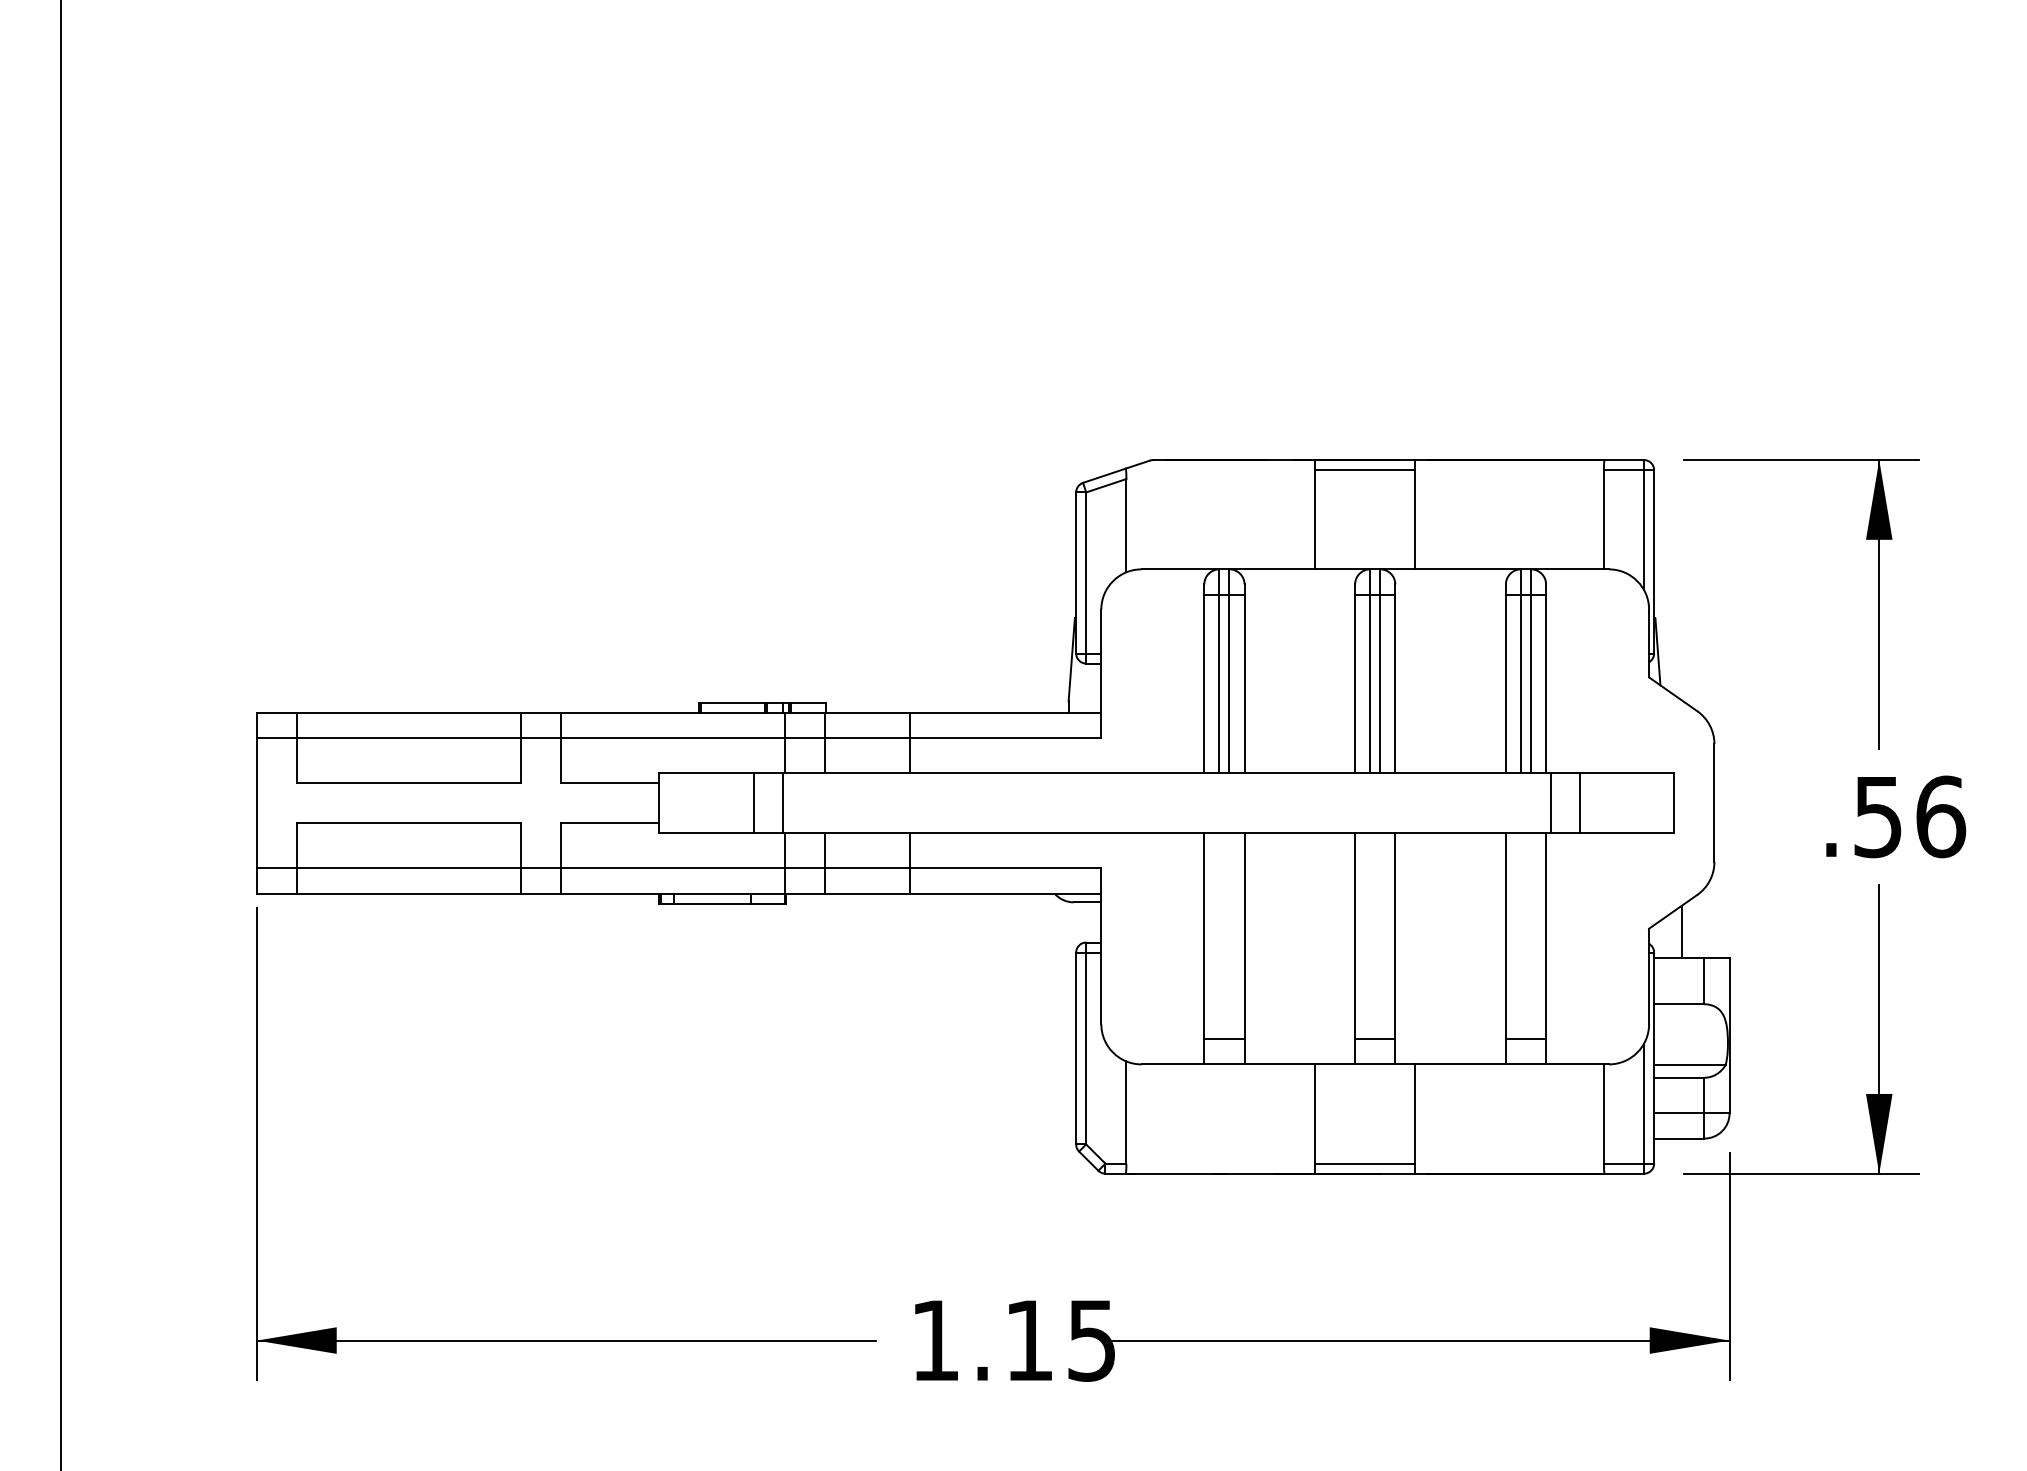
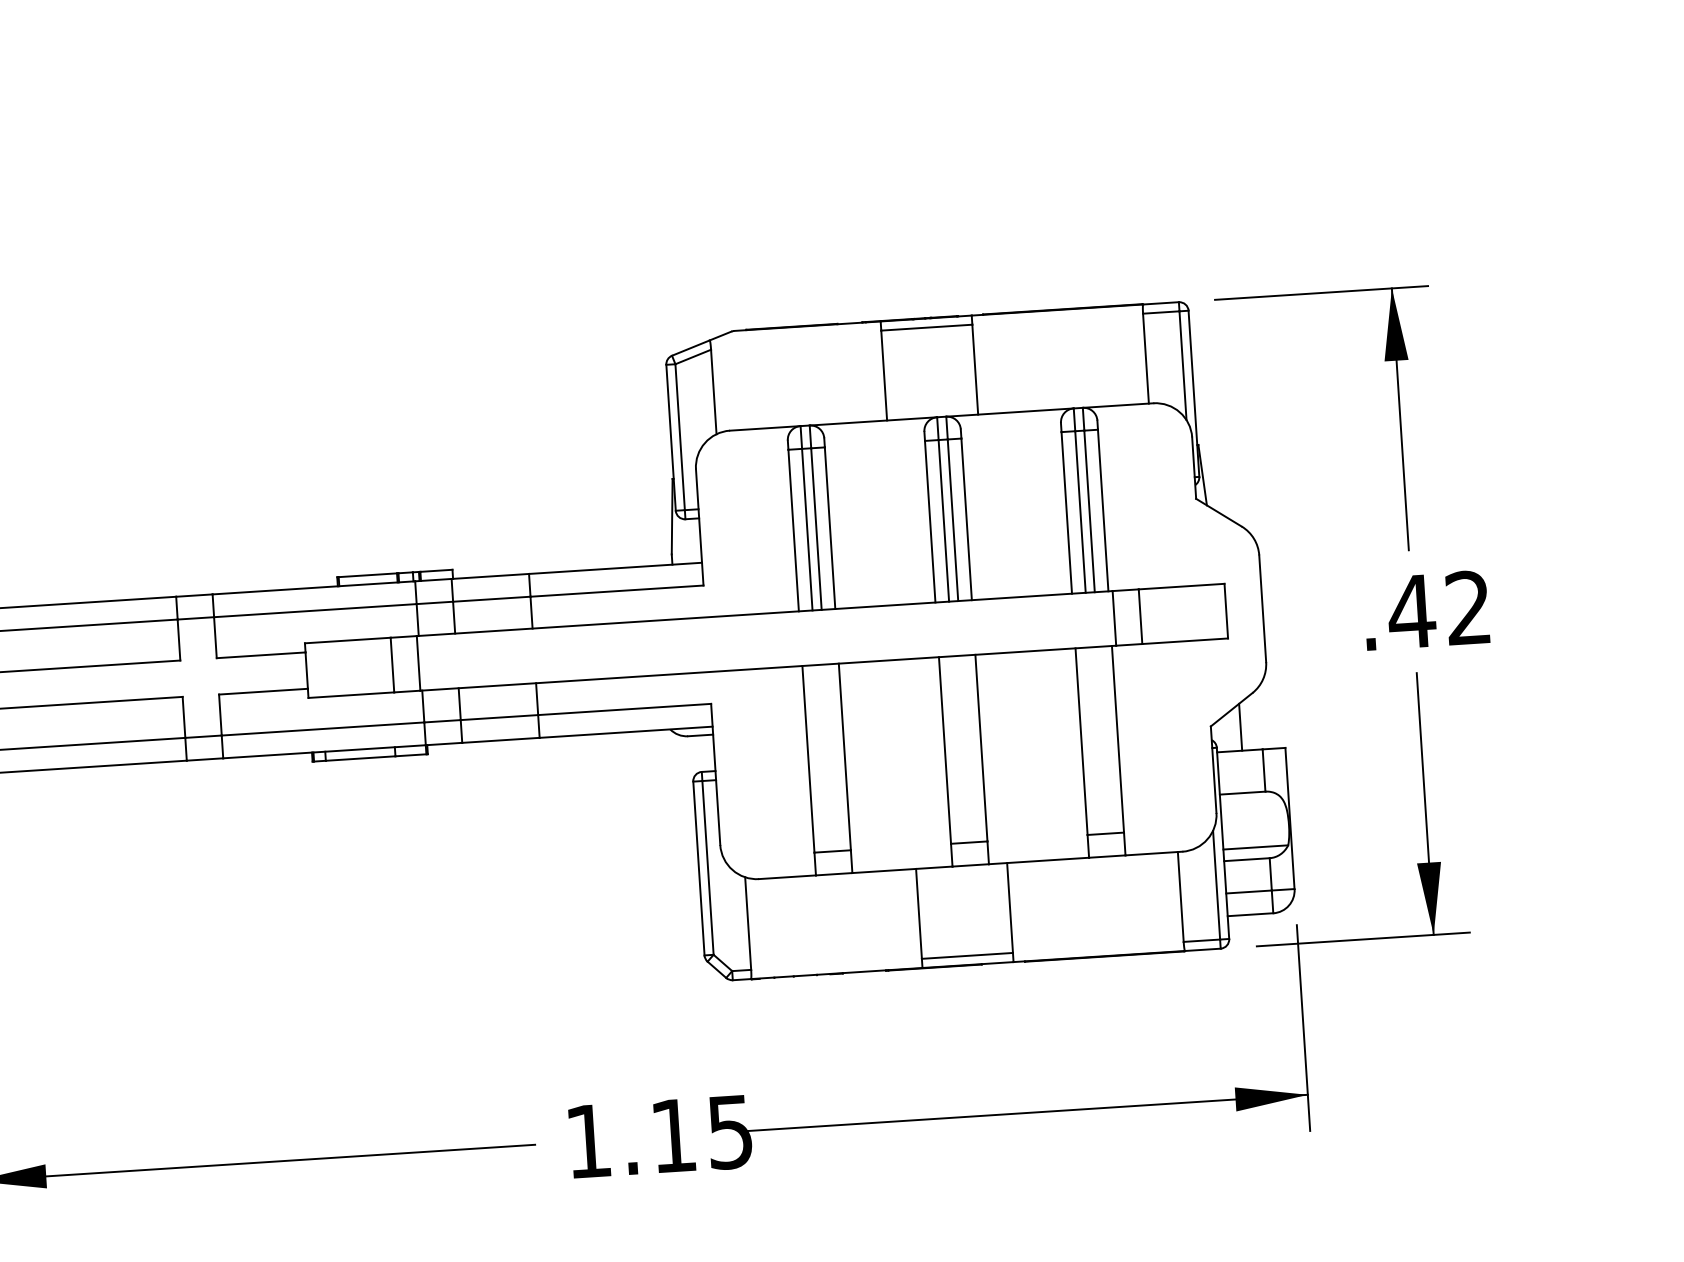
text: (1908, 816) -> (1439, 609), .56 -> .42

